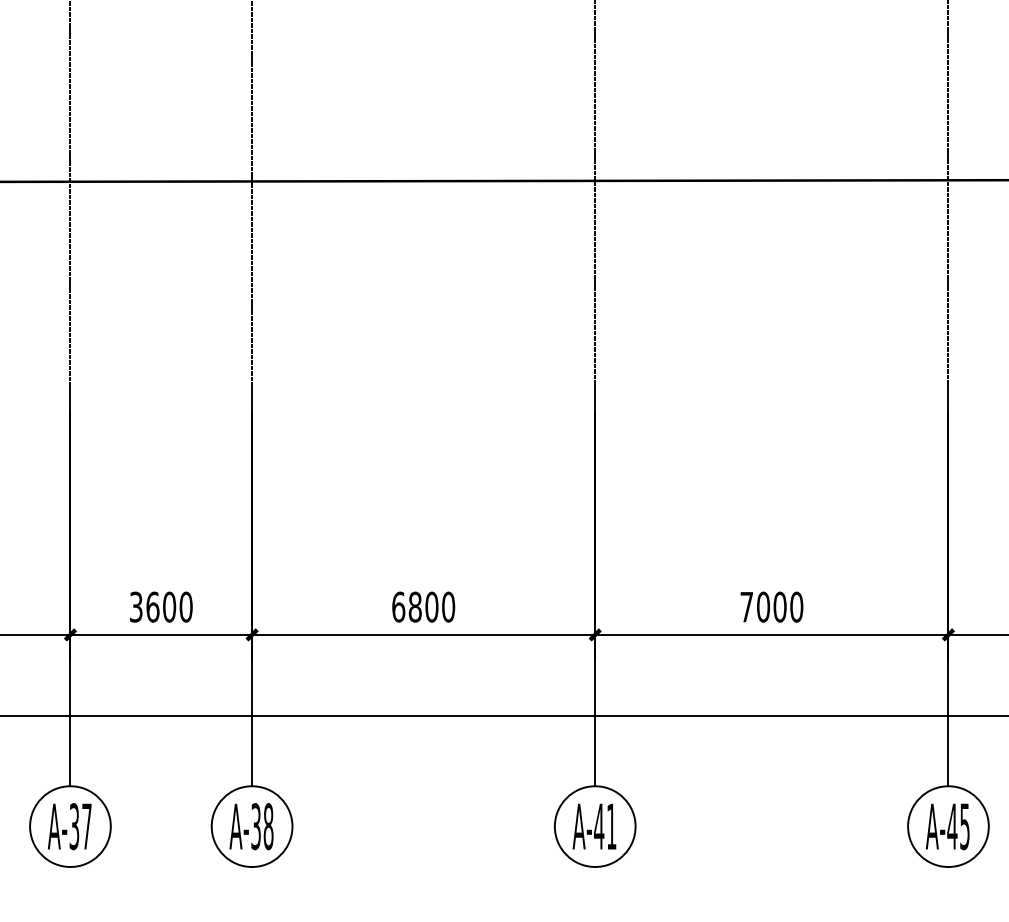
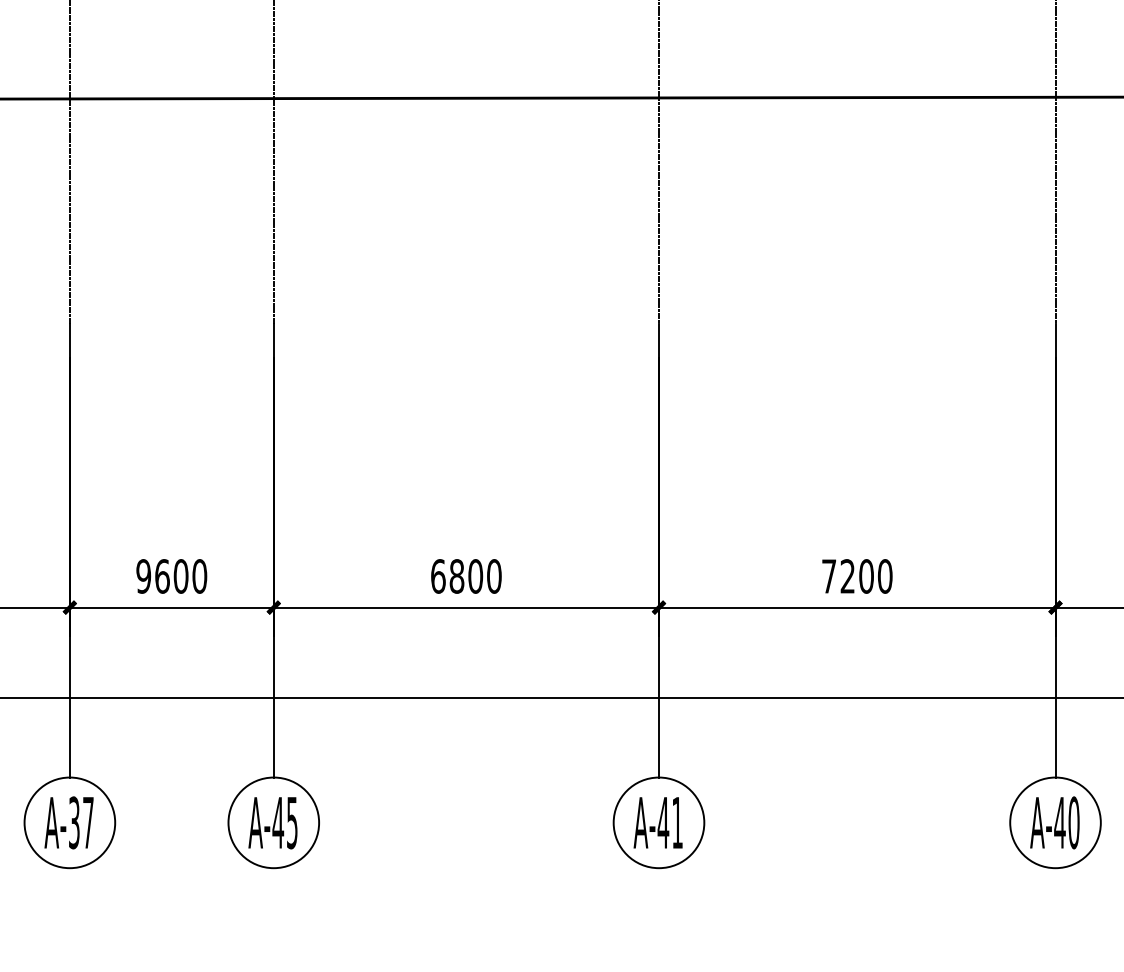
text: (135, 606) -> (142, 575), 3600 -> 9600
text: (763, 606) -> (847, 575), 7000 -> 7200
text: (261, 826) -> (284, 822), A-38 -> A-45
text: (964, 826) -> (1073, 822), A-45 -> A-40

